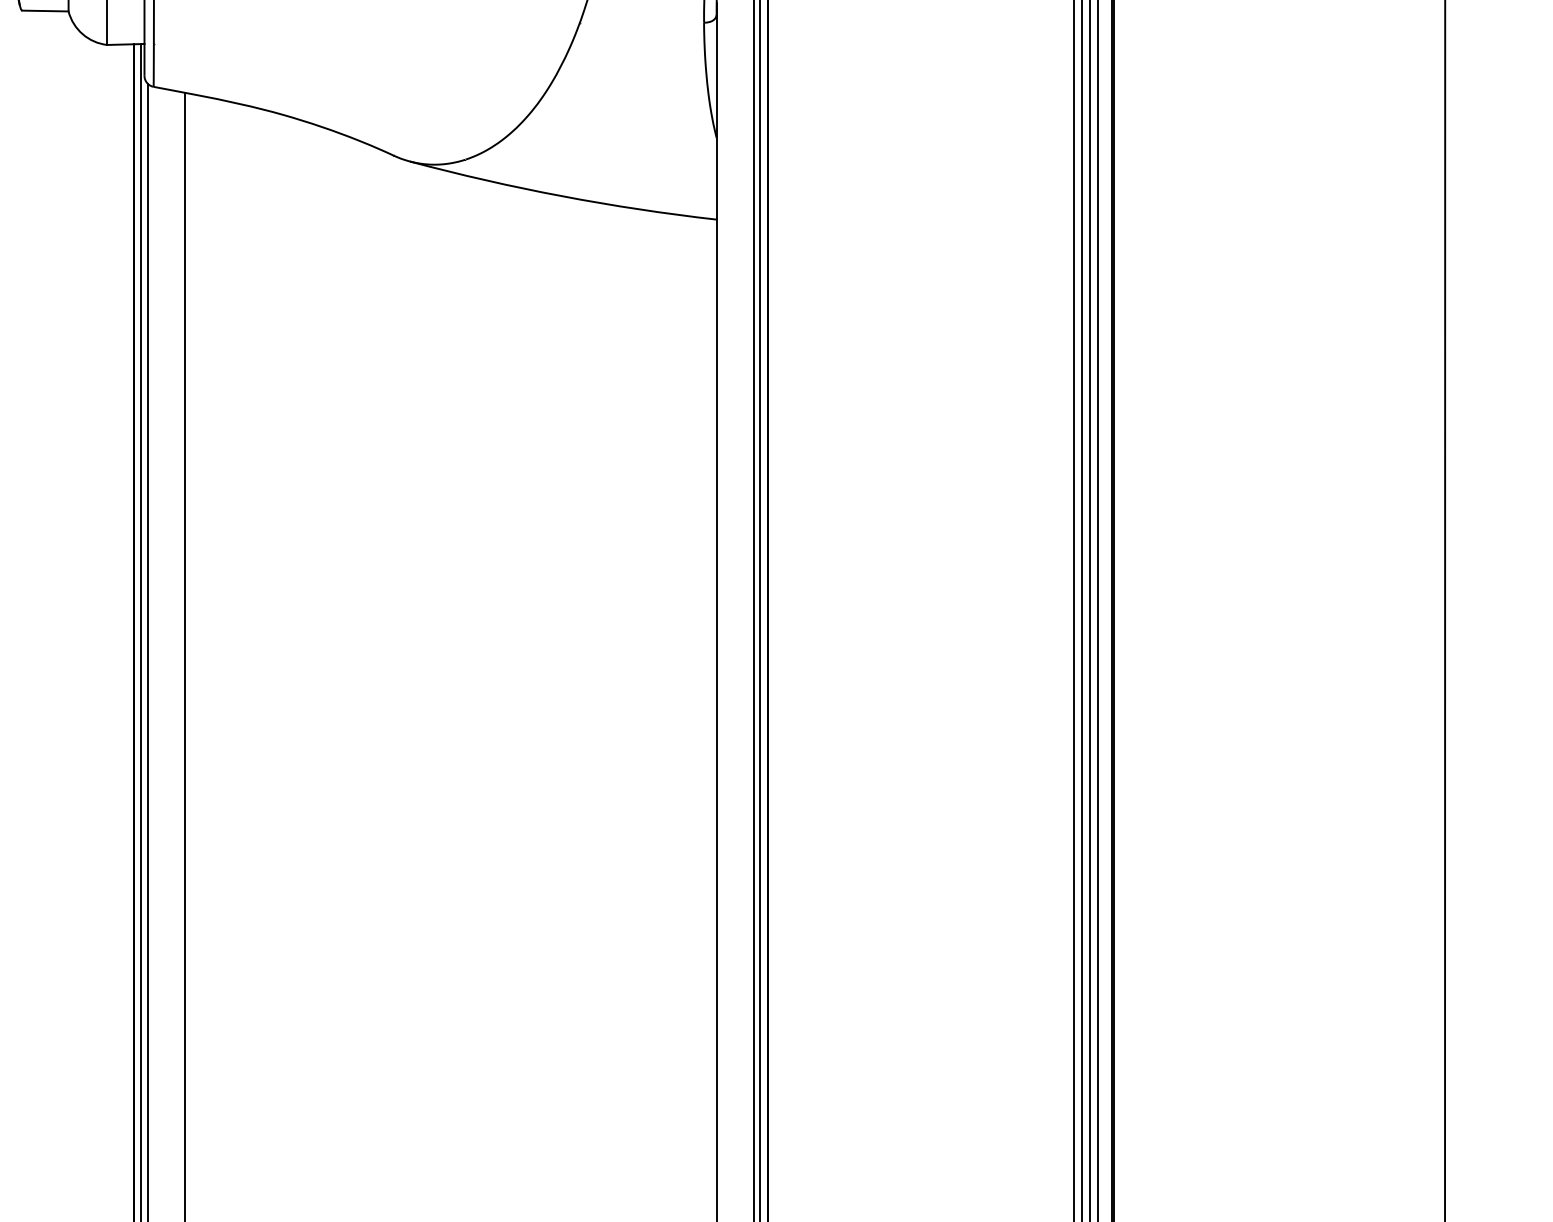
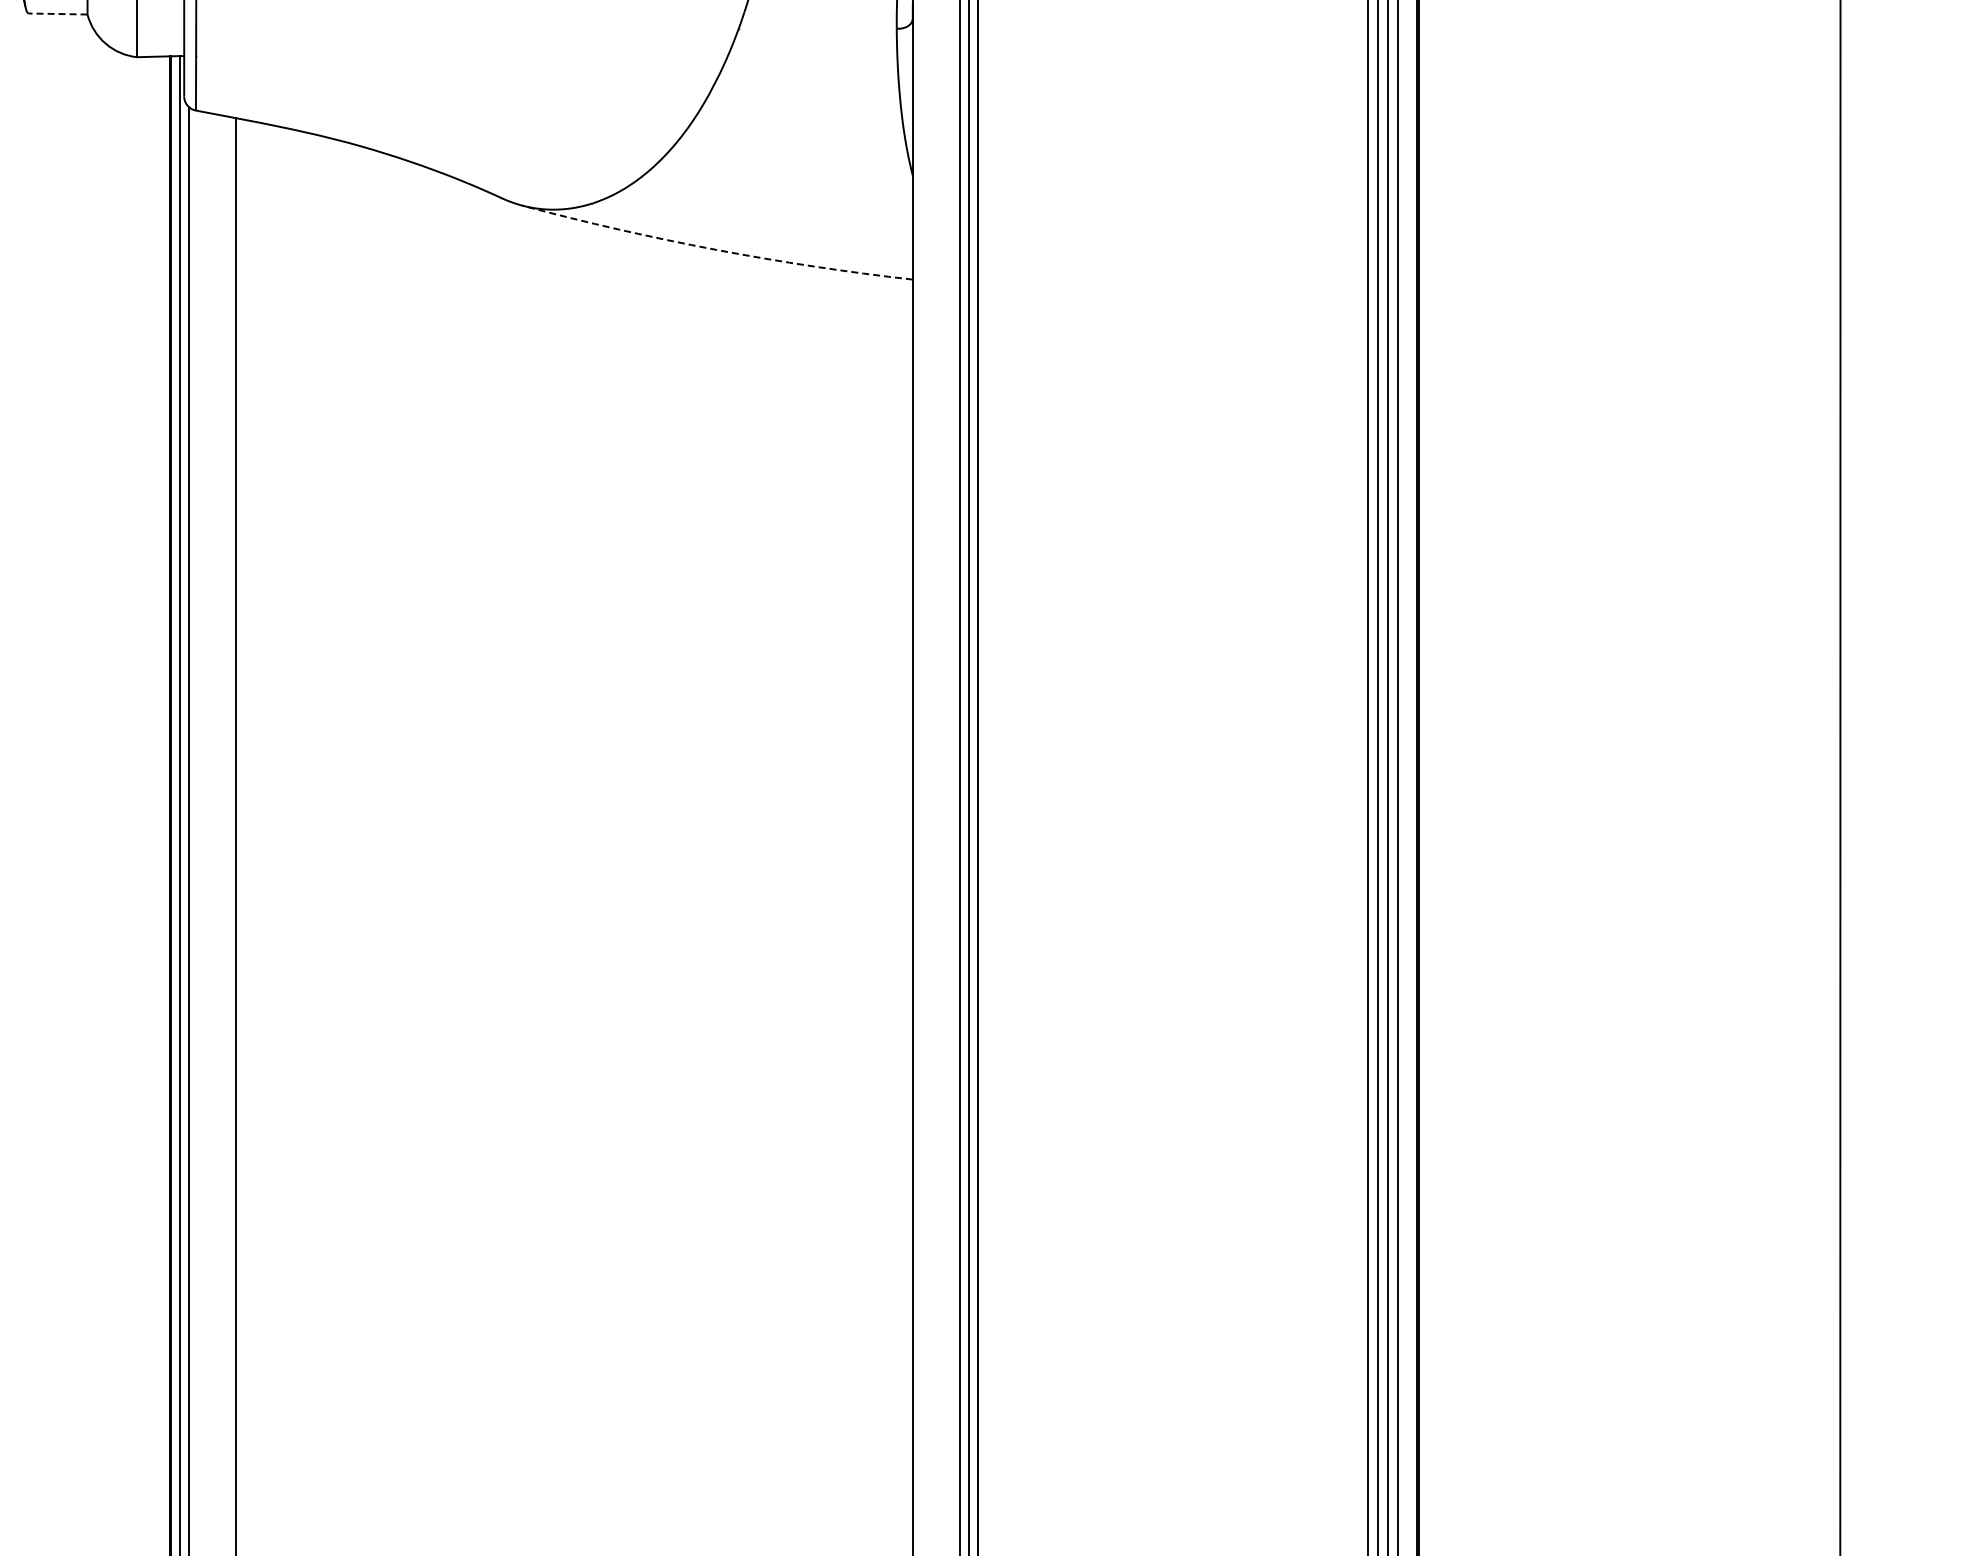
line: (44, 11) -> (57, 14), solid -> dashed
arc: (562, 195) -> (716, 249), solid -> dashed

